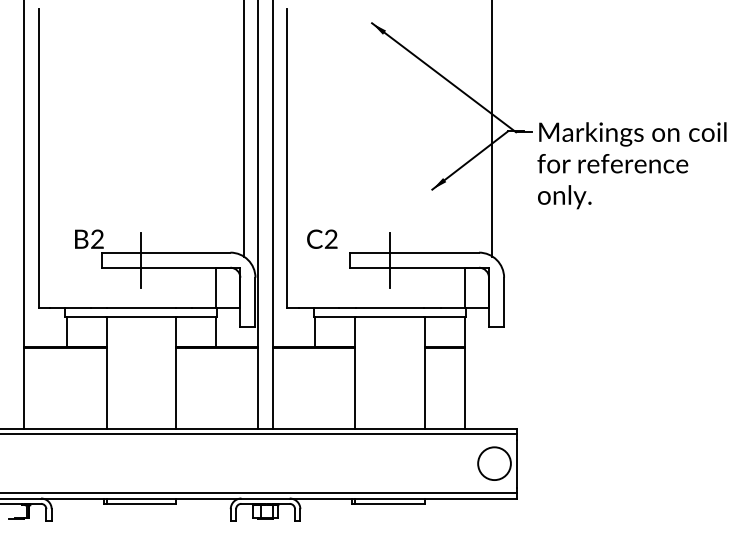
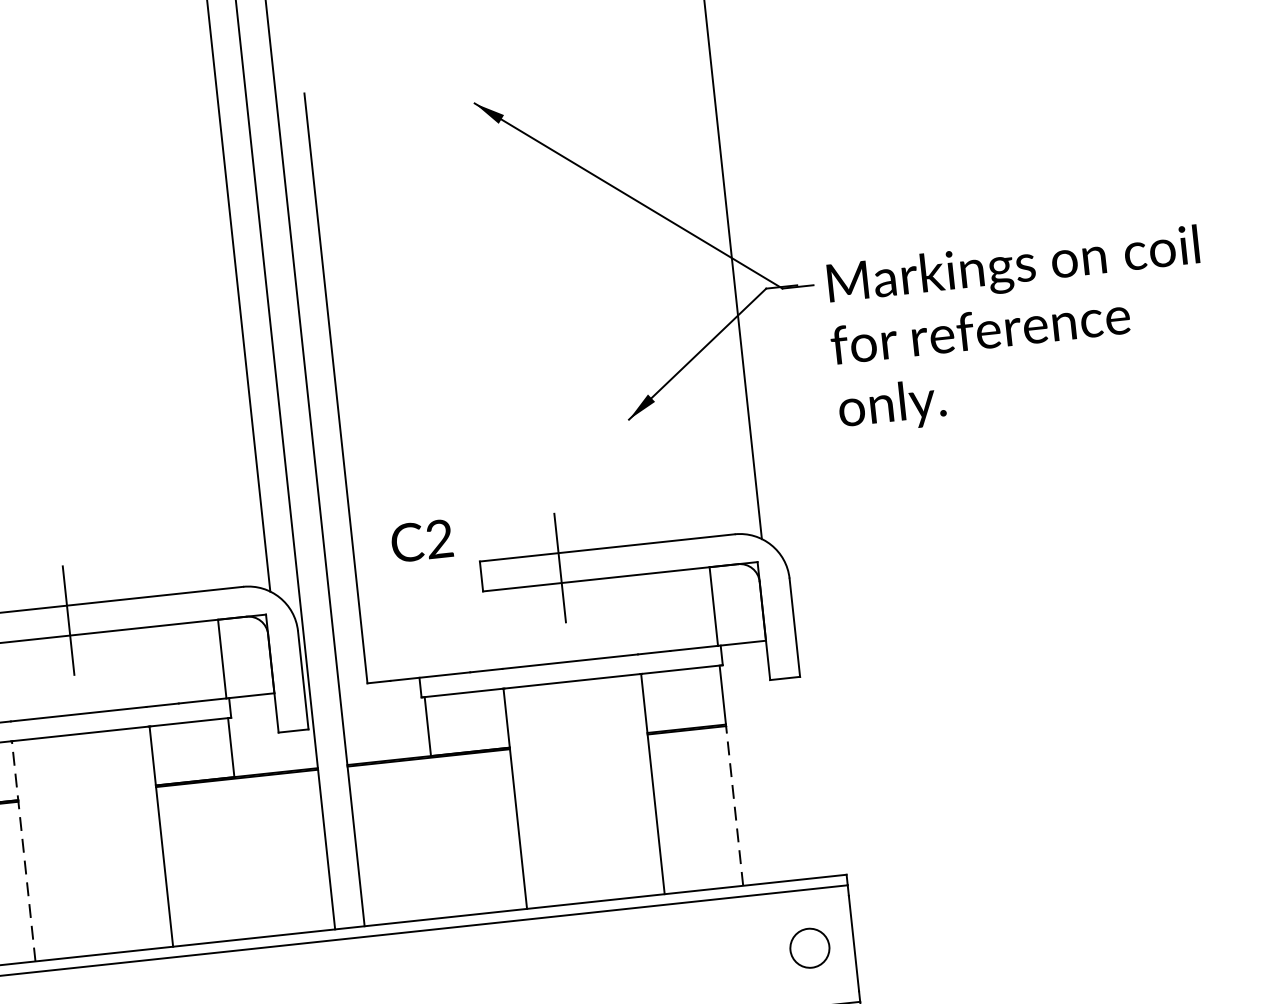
line: (106, 373) -> (23, 851), solid -> dashed
line: (464, 388) -> (734, 805), solid -> dashed
circle: (494, 463) -> (809, 947), size x0.6

